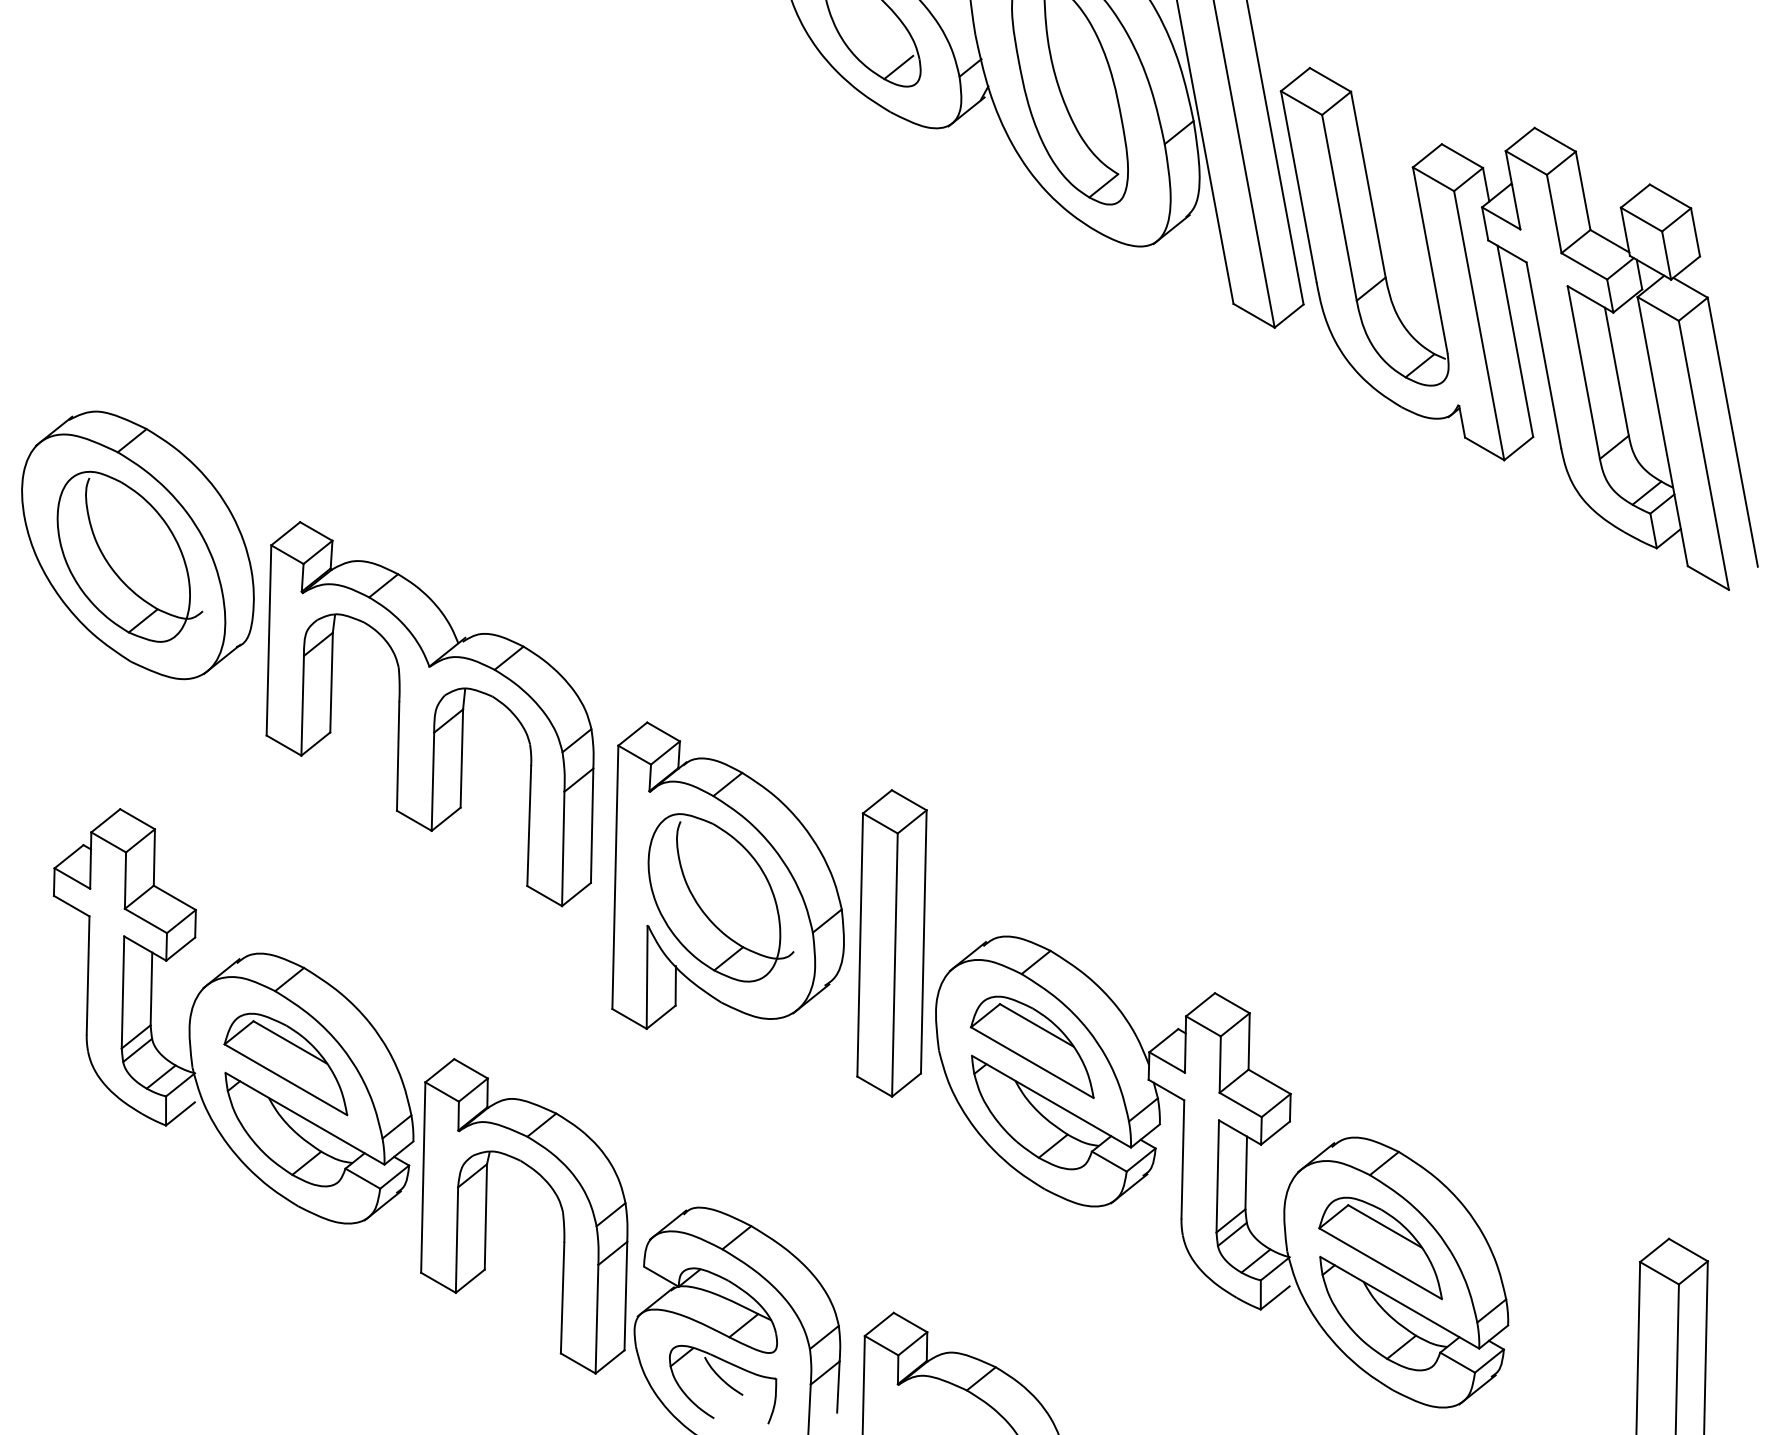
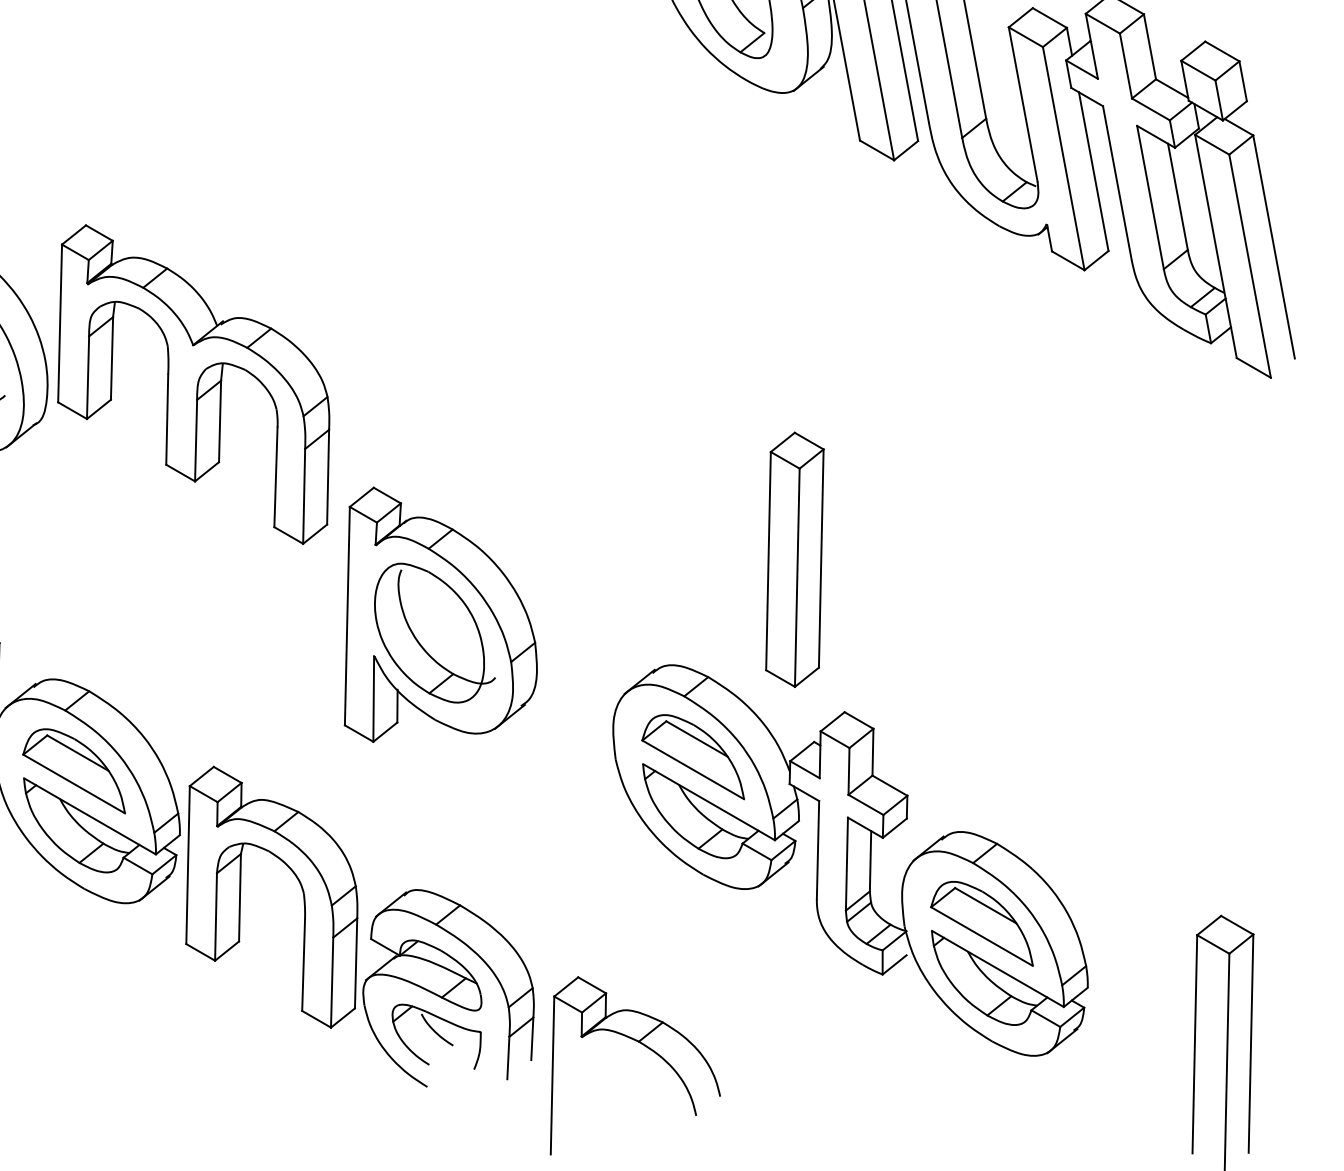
part: (429, 714) -> (193, 384), moved
part: (891, 943) -> (794, 559), moved

